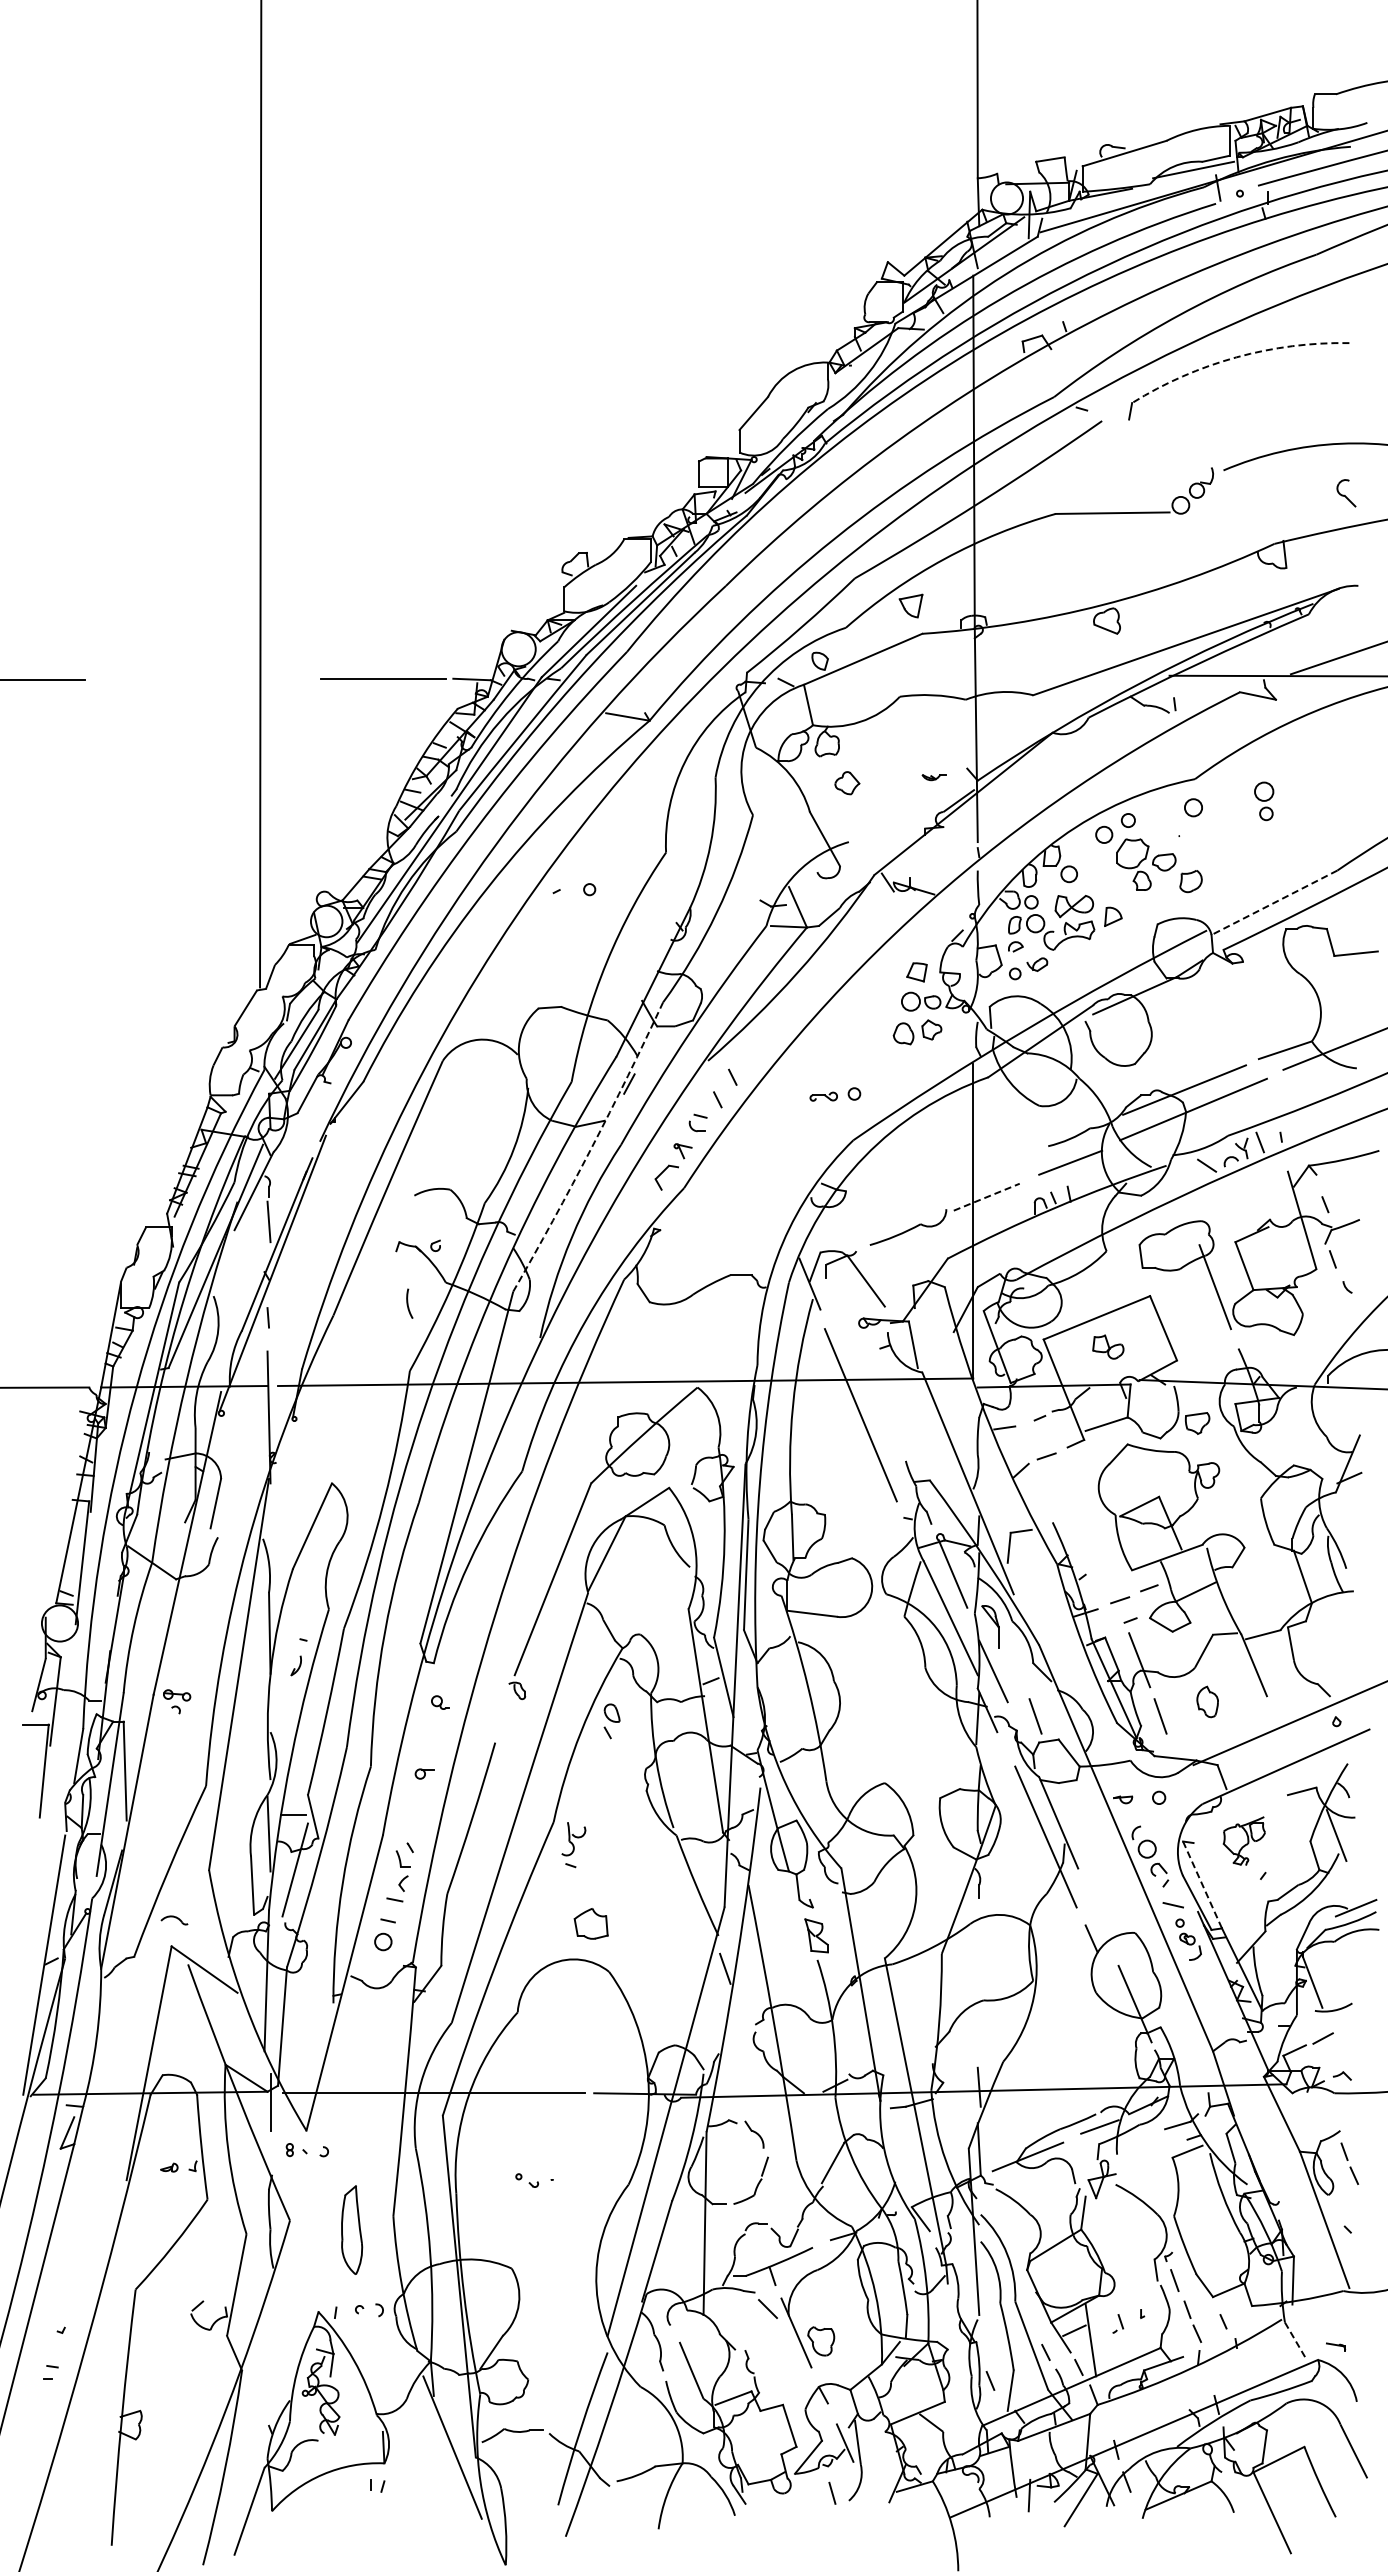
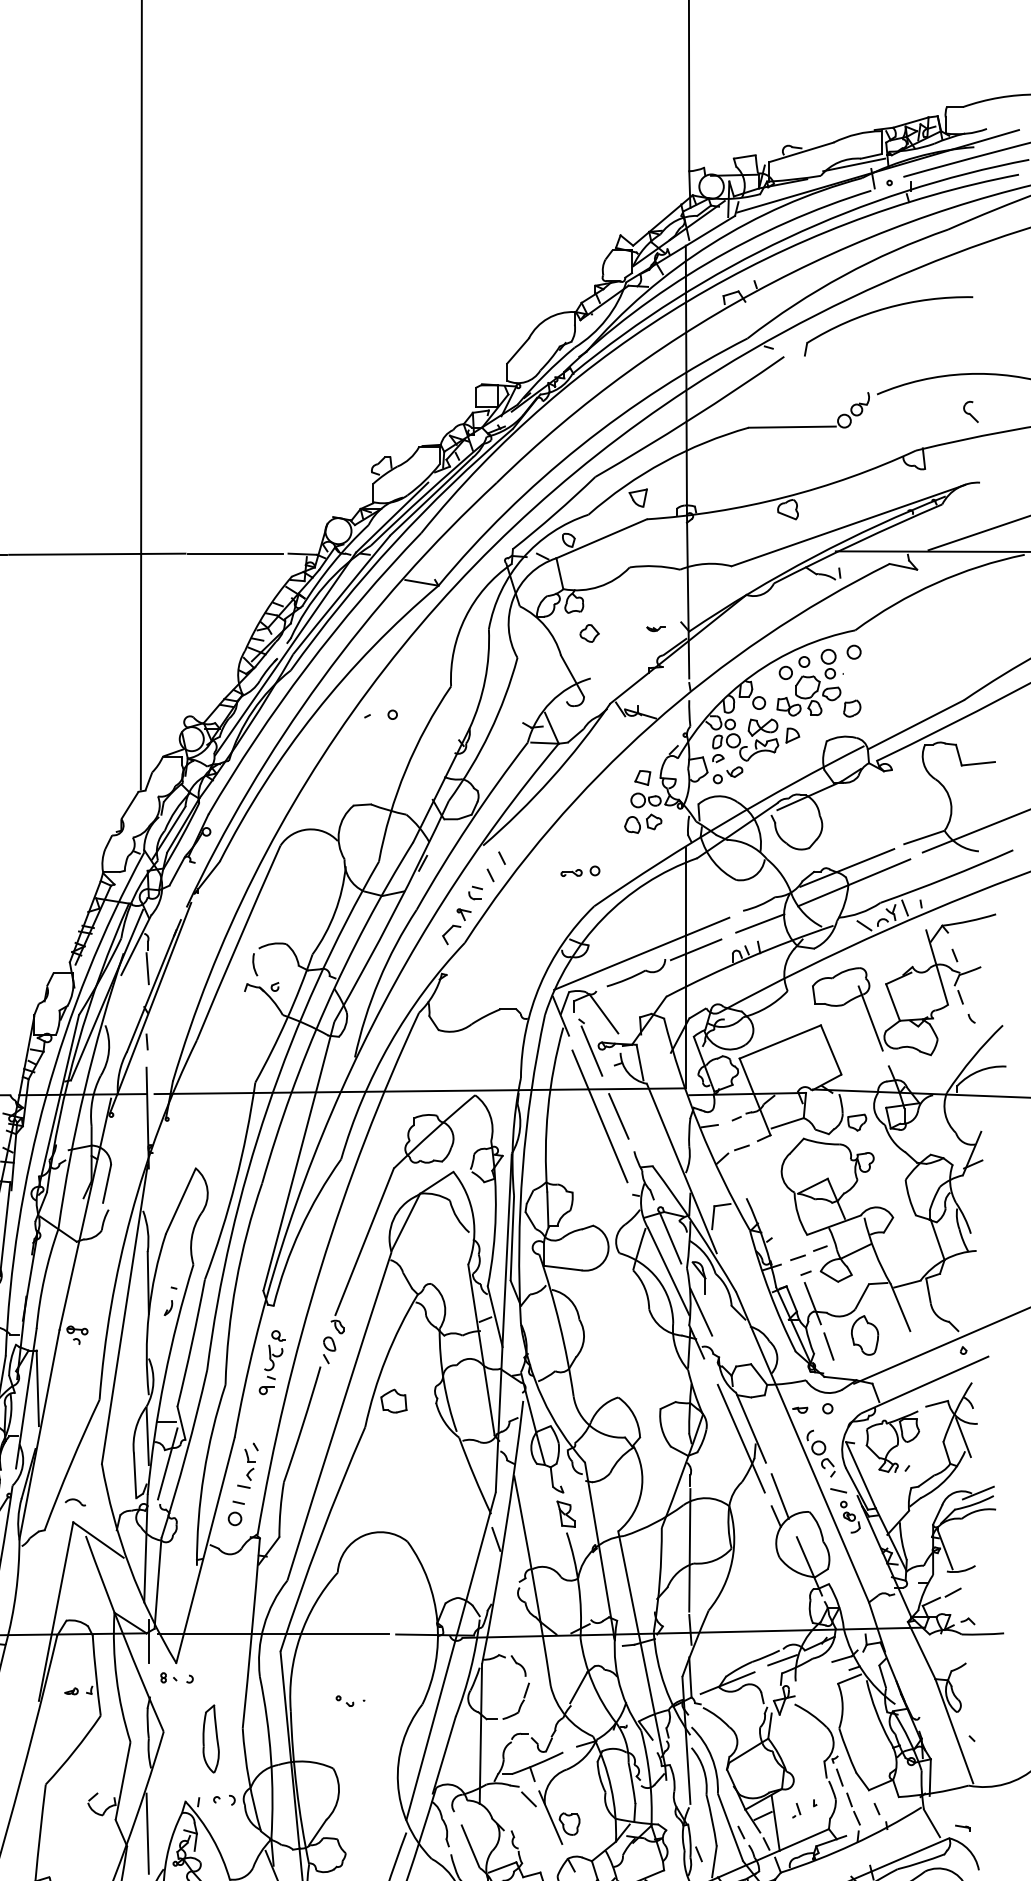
arc: (1236, 357) -> (886, 308), dashed -> solid
line: (202, 679) -> (96, 554), added
part: (1264, 801) -> (828, 664), moved
line: (1274, 902) -> (915, 724), dashed -> solid
arc: (591, 1148) -> (394, 912), dashed -> solid
line: (986, 1197) -> (695, 950), dashed -> solid
line: (915, 1202) -> (641, 953), added
arc: (408, 1303) -> (254, 964), moved
part: (848, 1325) -> (590, 1047), added
part: (1108, 1346) -> (789, 706), moved
line: (885, 1415) -> (618, 1116), added
part: (1207, 1701) -> (864, 1335), size x1.67
line: (1035, 1716) -> (733, 1346), removed
part: (611, 1721) -> (329, 1350), moved
part: (1244, 1840) -> (893, 1441), size x1.67
part: (573, 1845) -> (273, 1362), moved
line: (1202, 1884) -> (860, 1474), dashed -> solid
line: (1096, 1912) -> (779, 1496), added
part: (590, 1923) -> (393, 1400), moved
line: (978, 1982) -> (689, 1549), added
part: (1349, 2163) -> (973, 1688), removed
line: (1295, 2340) -> (932, 1823), dashed -> solid
line: (268, 2353) -> (147, 1833), added

